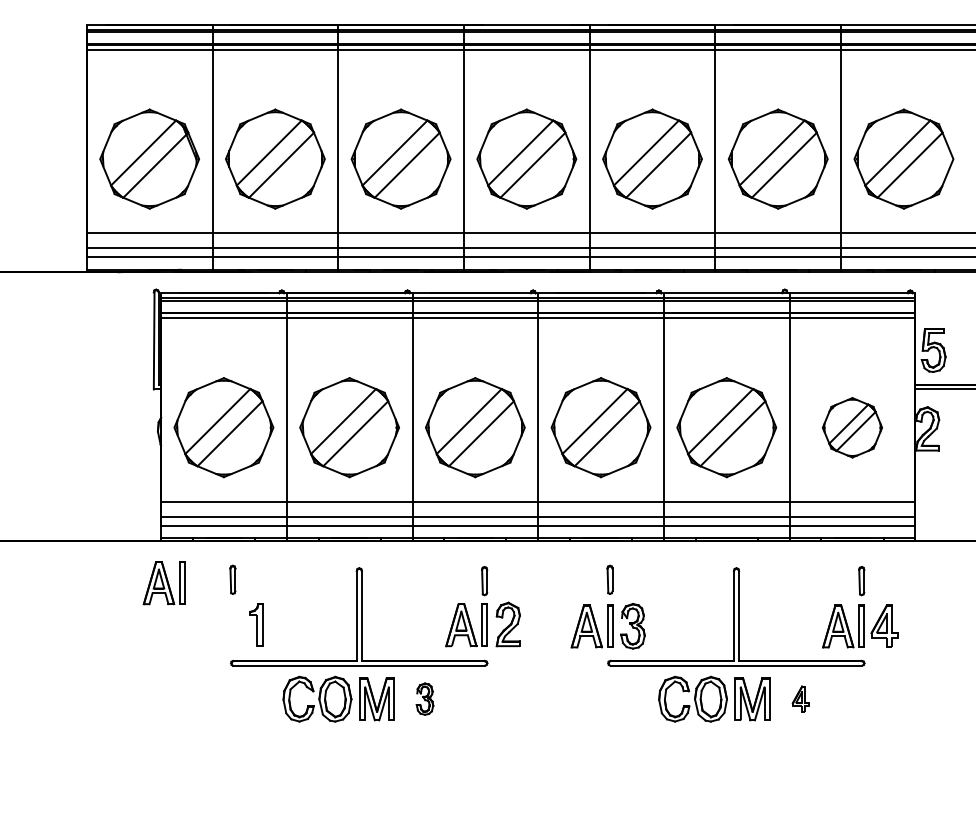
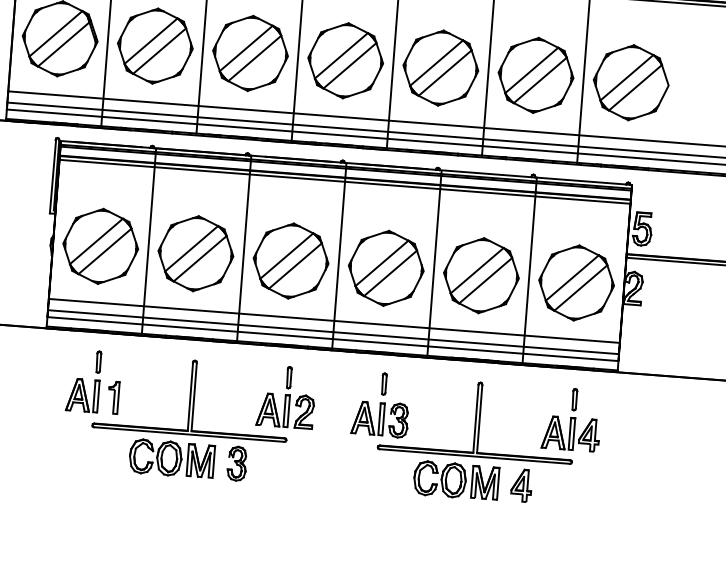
part: (852, 427) -> (576, 282), size x1.67
part: (163, 583) -> (82, 395), moved
part: (424, 698) -> (236, 463), size x1.43
part: (800, 698) -> (521, 485), size x1.67

